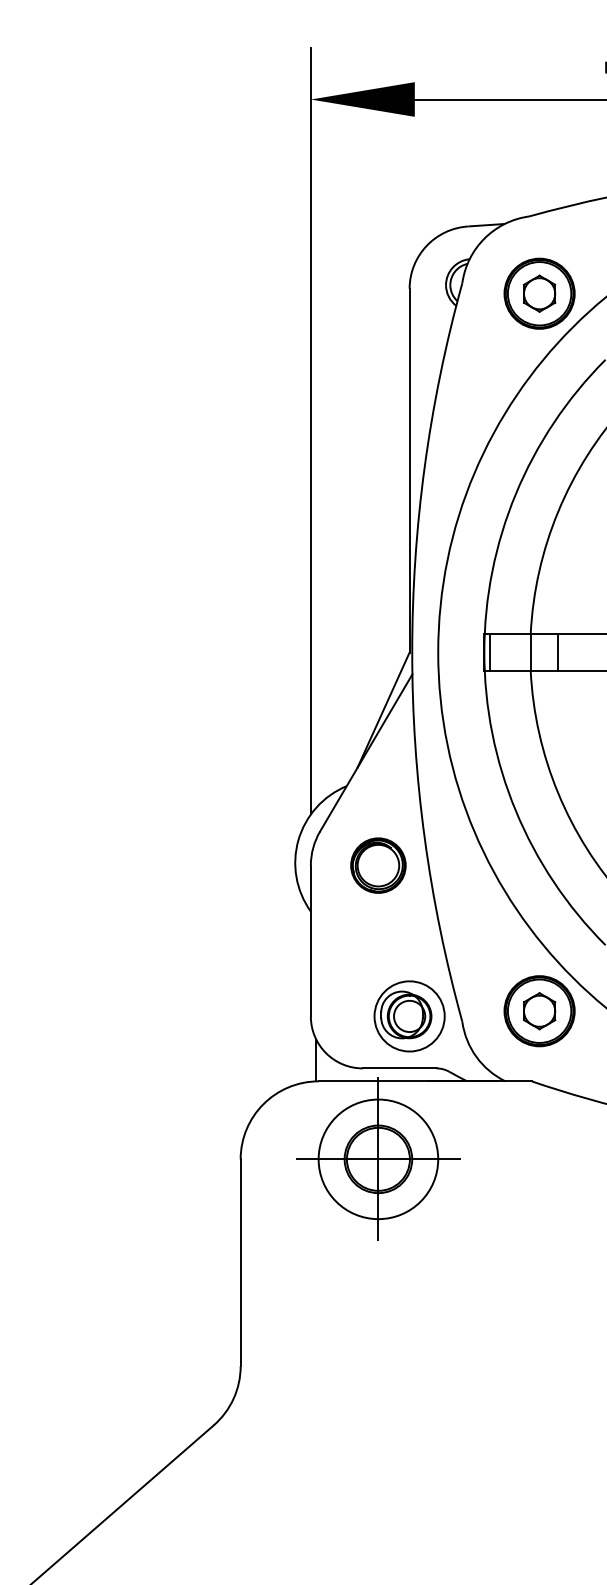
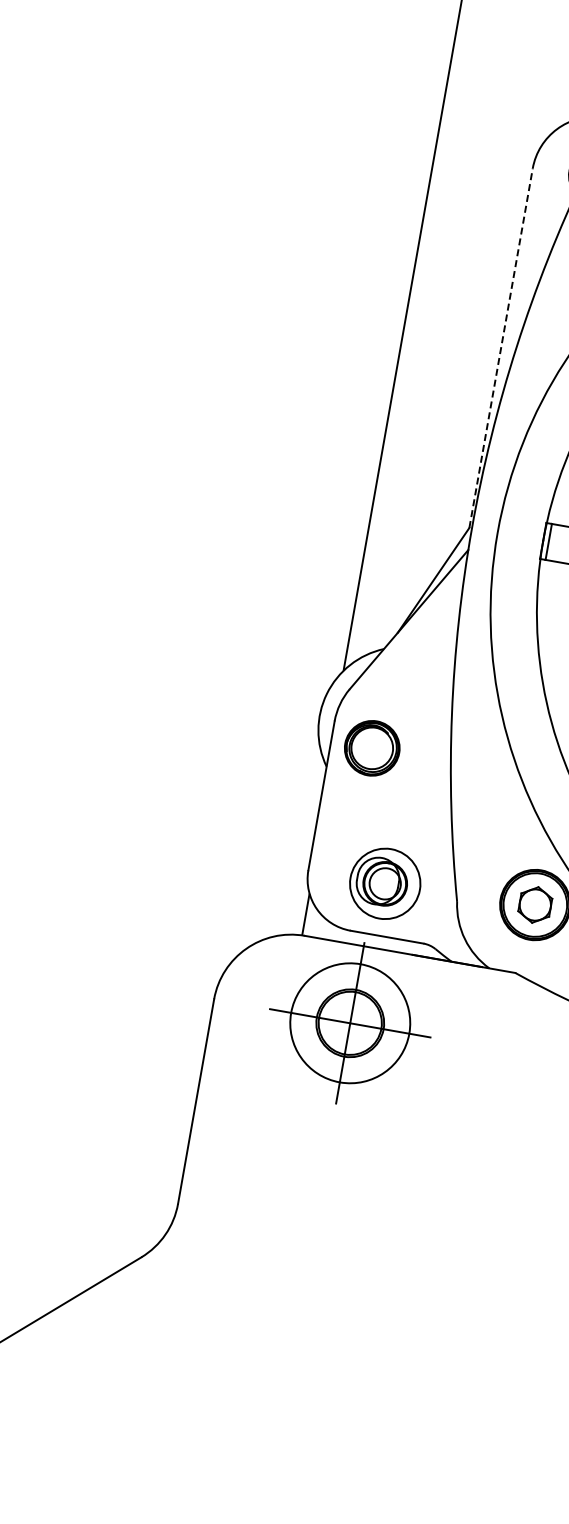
line: (409, 470) -> (500, 348), solid -> dashed
part: (378, 865) -> (372, 748), moved
part: (409, 1016) -> (385, 883), moved

